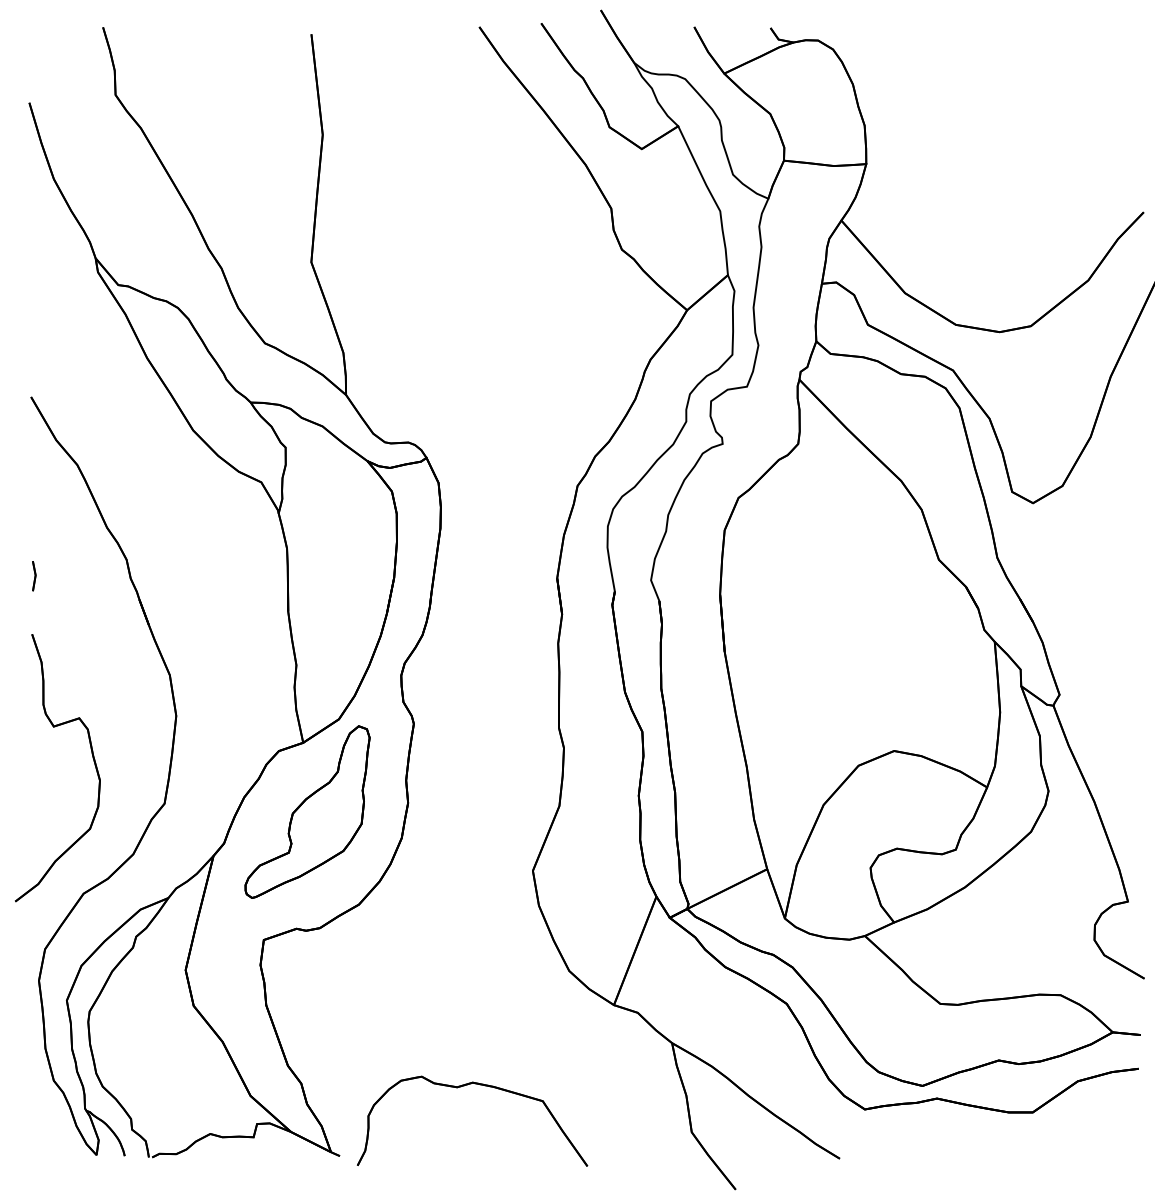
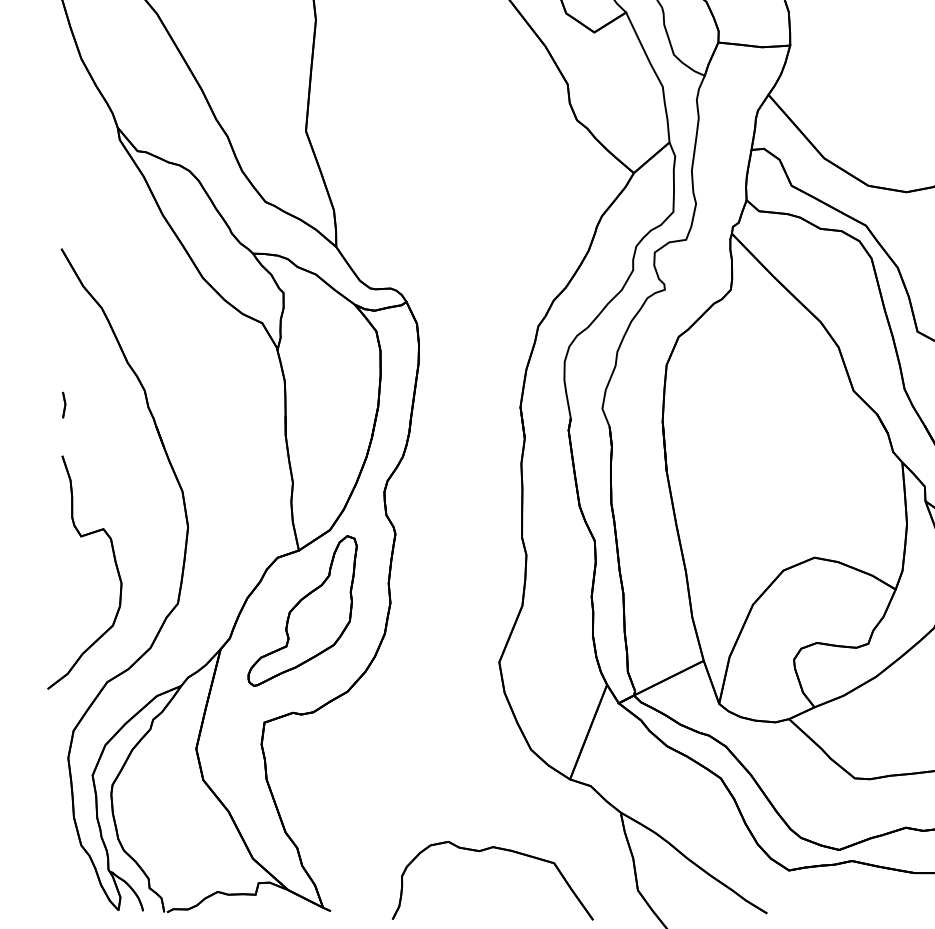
part: (464, 1086) -> (485, 850), moved

